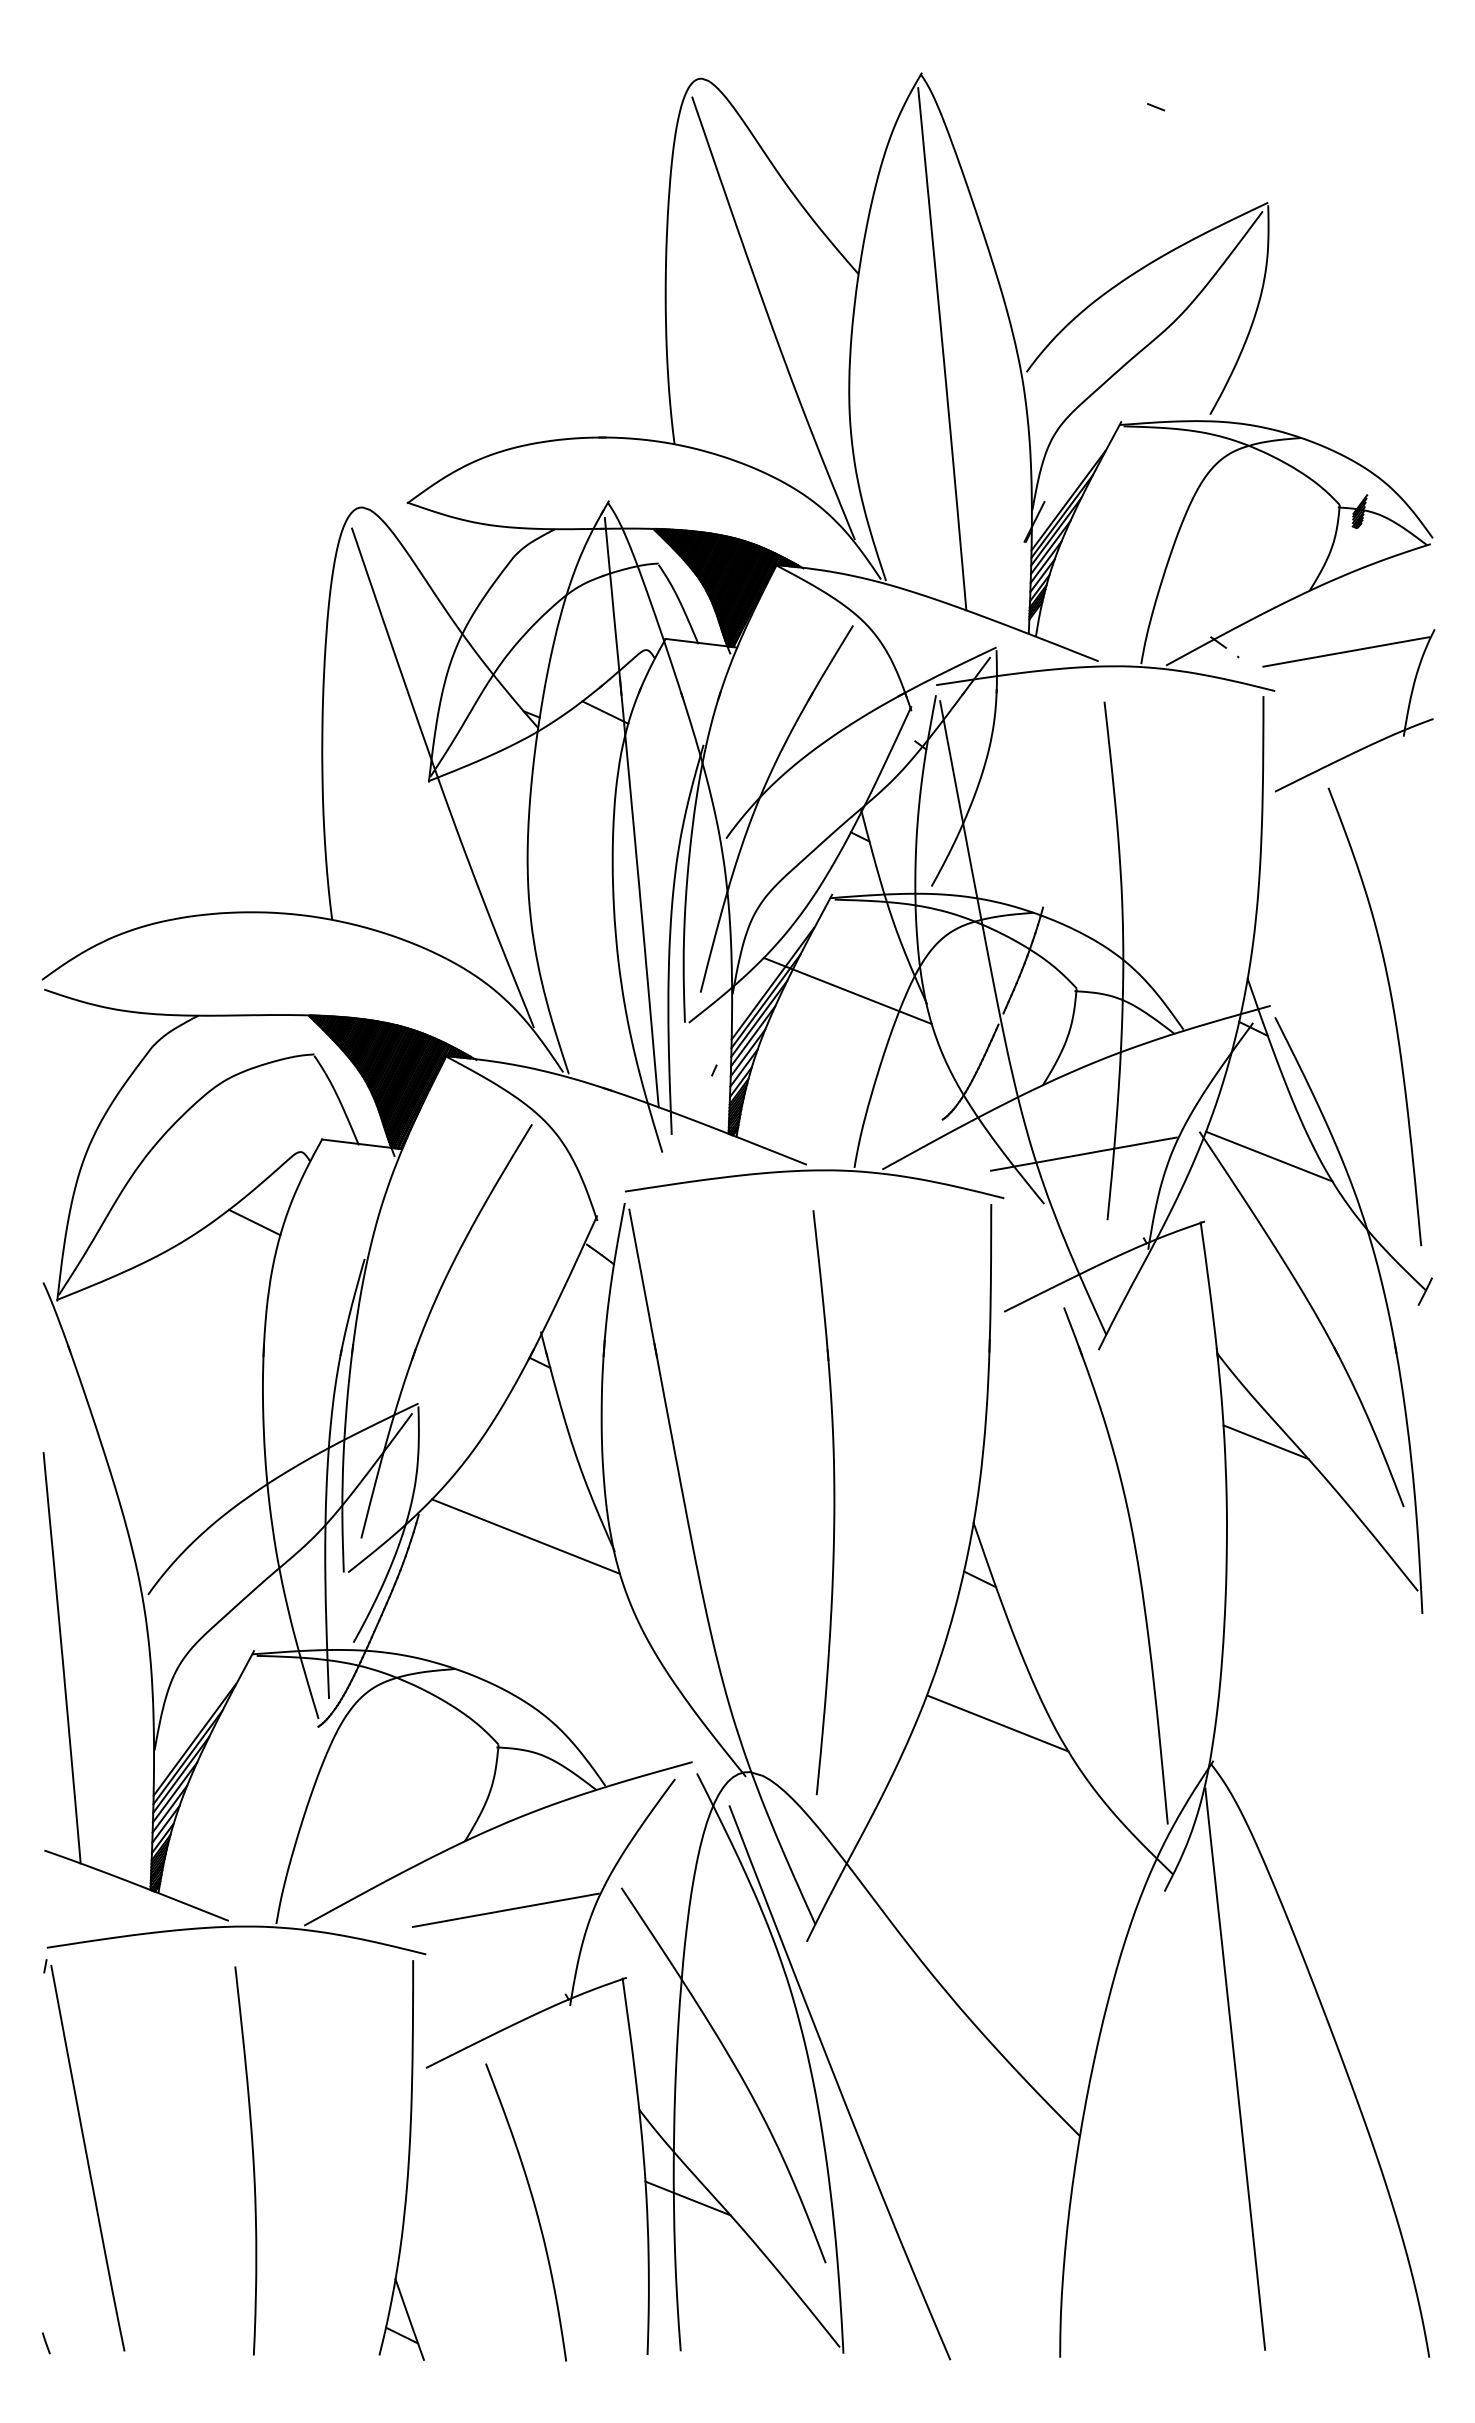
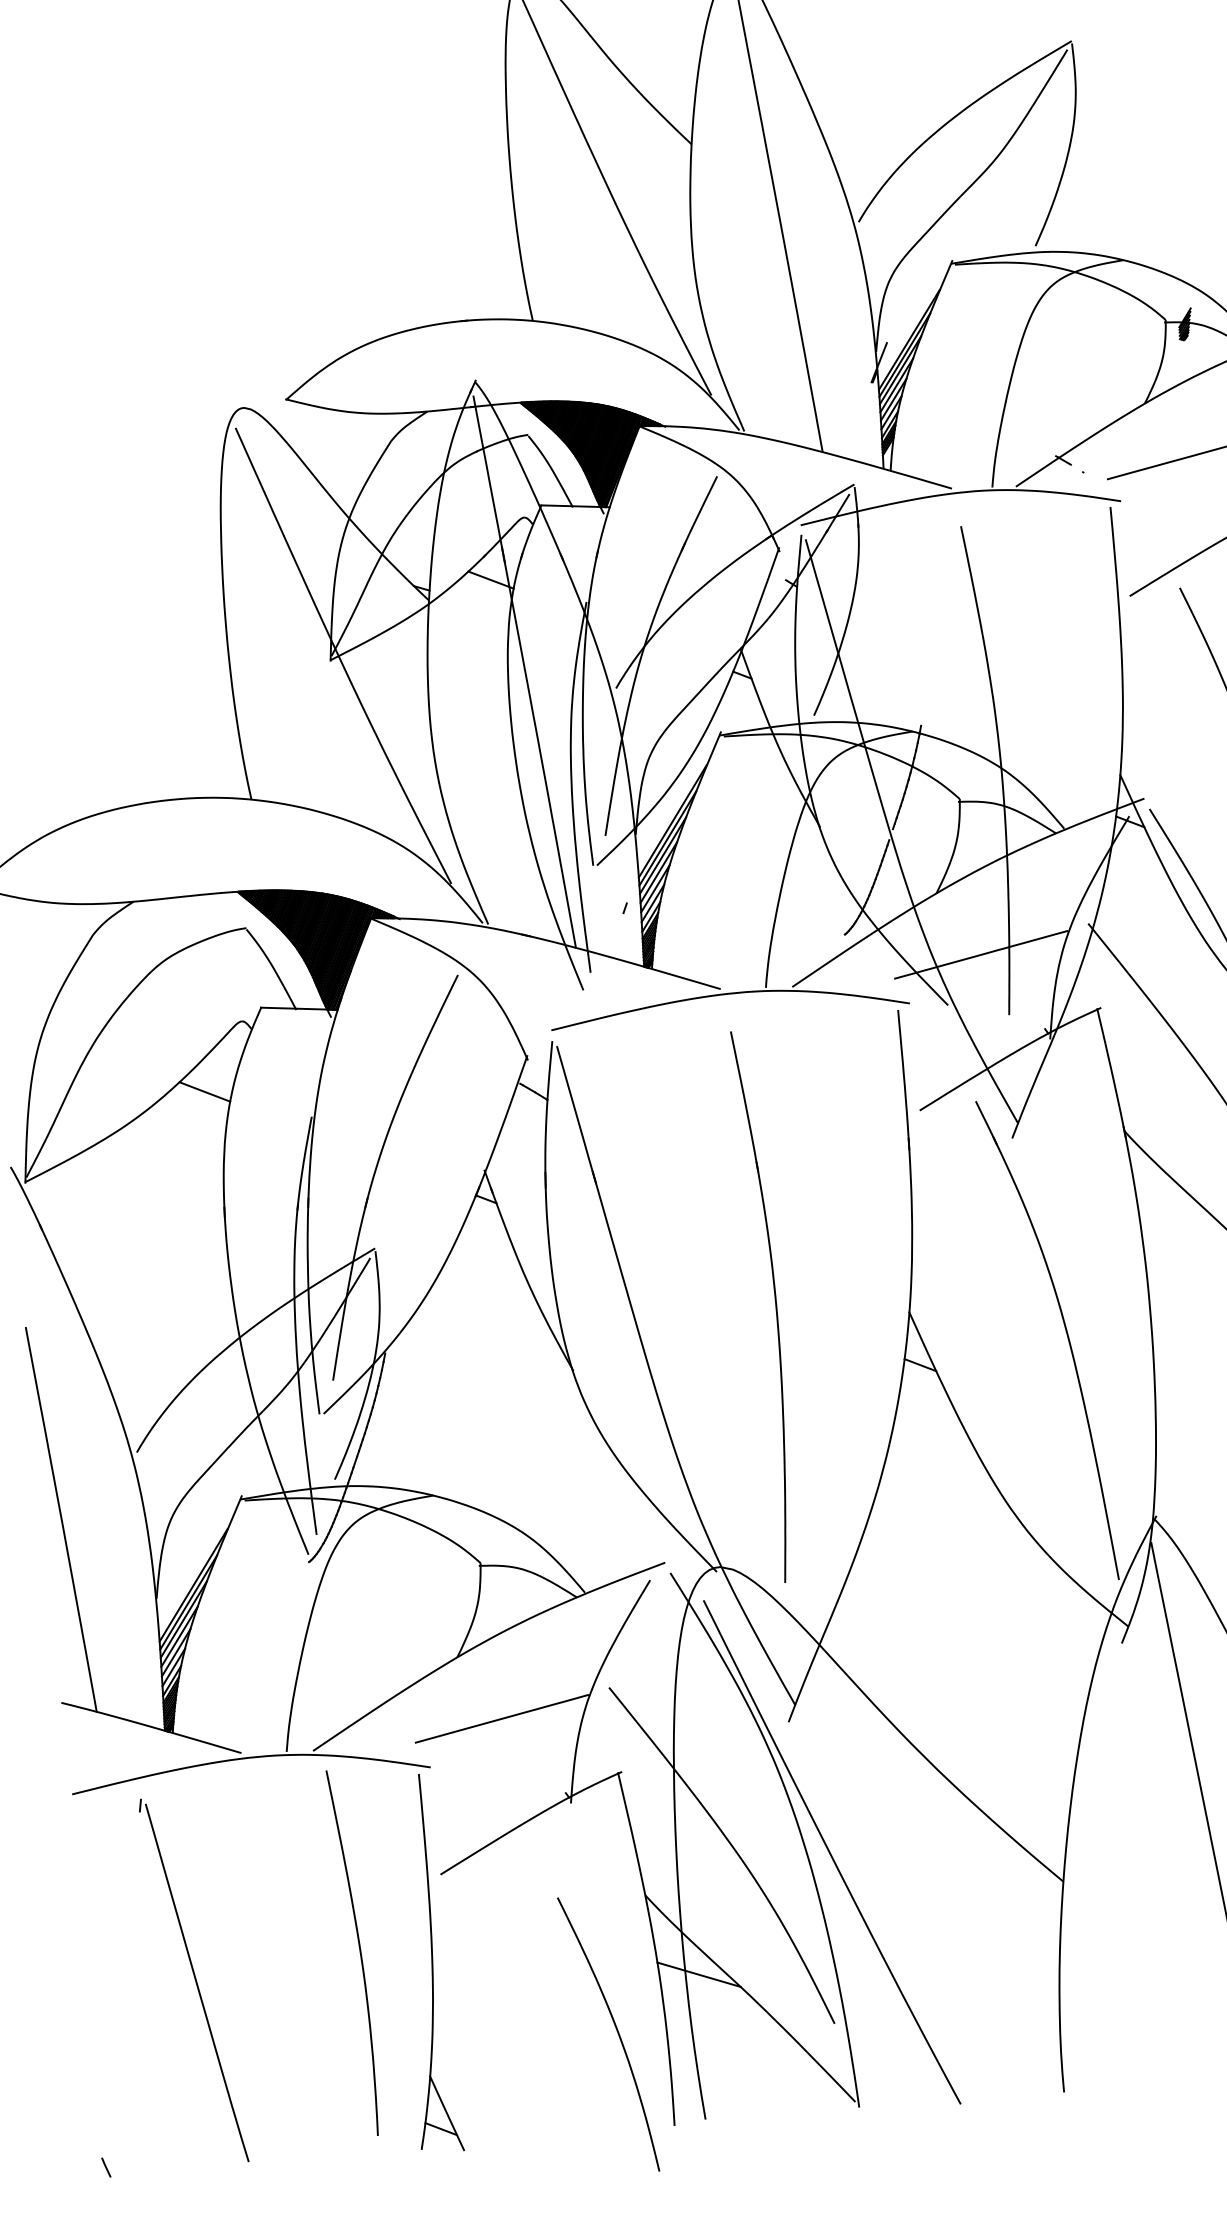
line: (847, 990) -> (743, 821), removed
line: (1269, 1156) -> (1156, 940), removed
line: (1265, 1442) -> (1177, 1211), removed
line: (525, 1536) -> (487, 1364), removed
line: (997, 1723) -> (949, 1499), removed
part: (84, 2155) -> (193, 1980), moved
curve: (252, 2160) -> (359, 1952), moved
curve: (534, 2208) -> (616, 2030), moved

